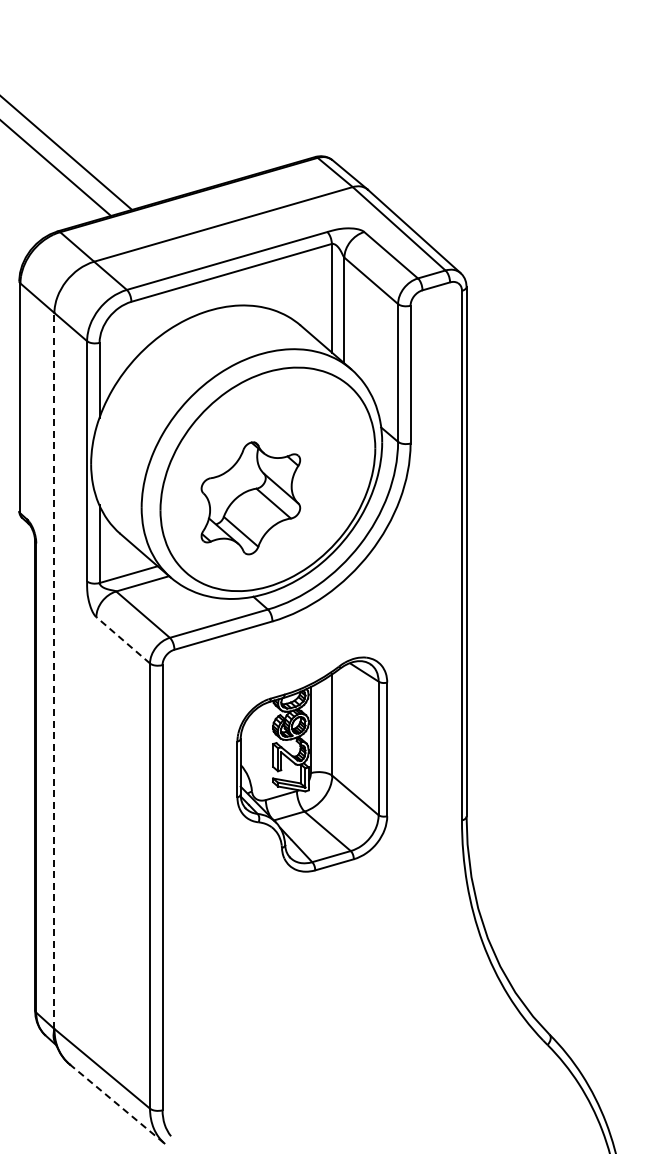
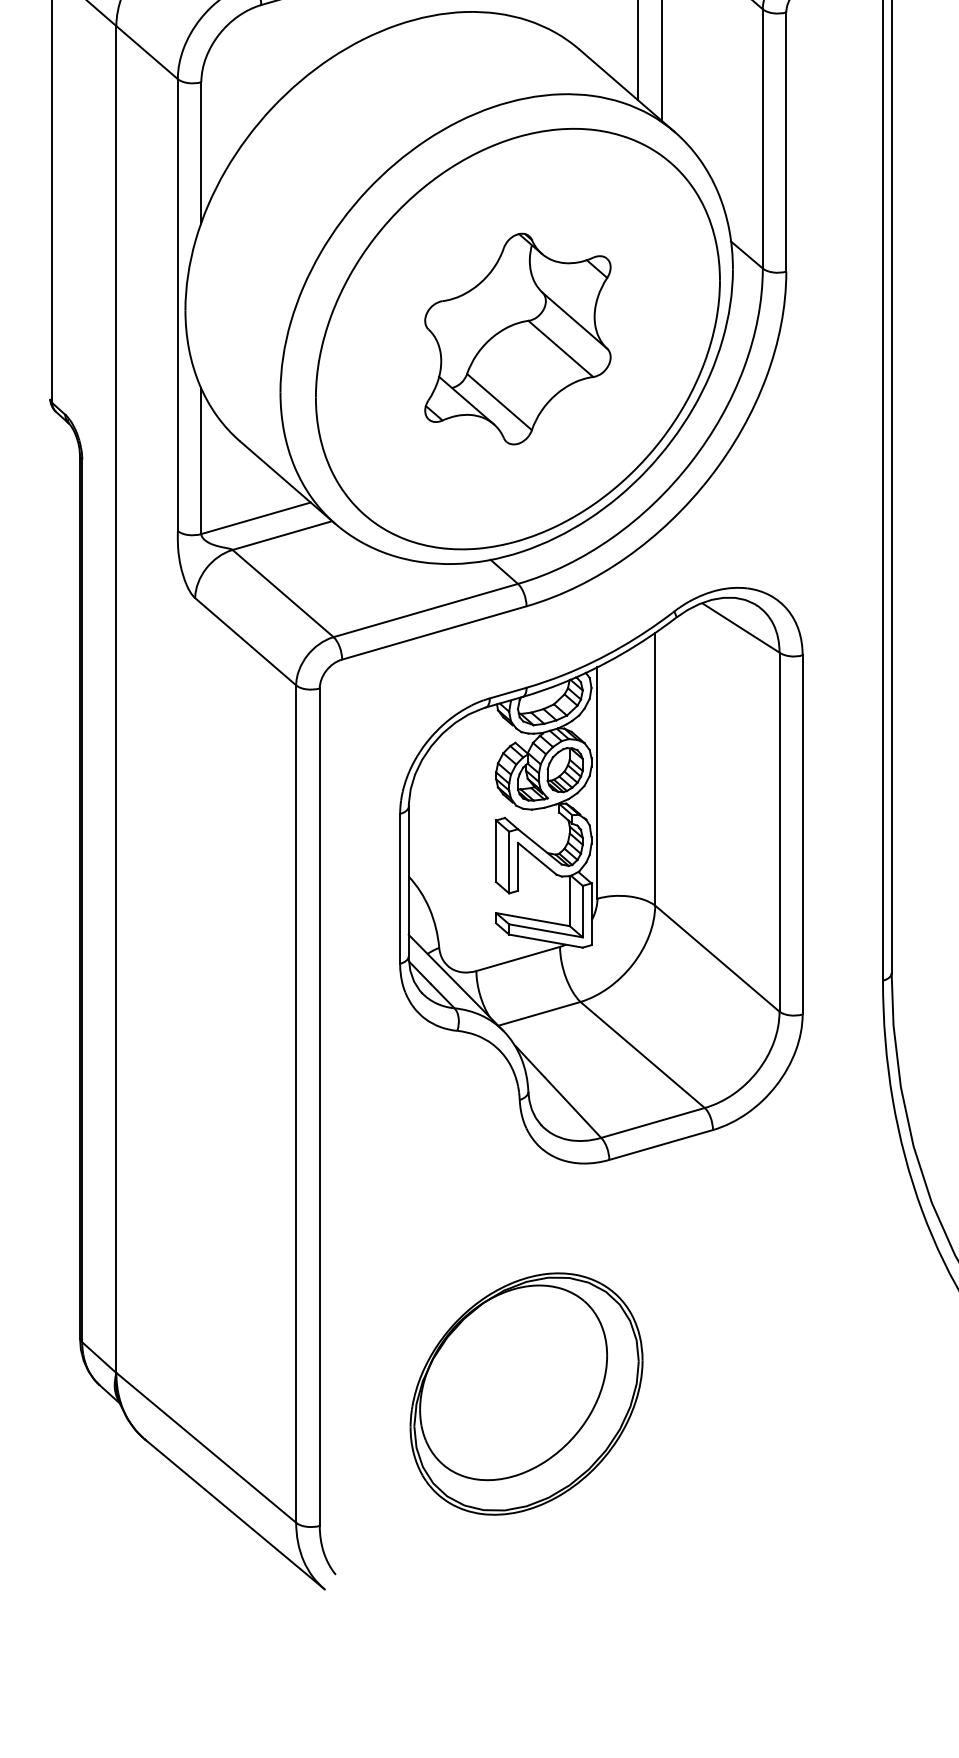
part: (250, 498) -> (517, 339), moved
line: (122, 639) -> (244, 640), dashed -> solid
line: (54, 670) -> (116, 698), dashed -> solid
part: (312, 764) -> (601, 875), size x1.43
part: (272, 1040) -> (526, 1394), added
line: (117, 1104) -> (235, 1514), dashed -> solid

